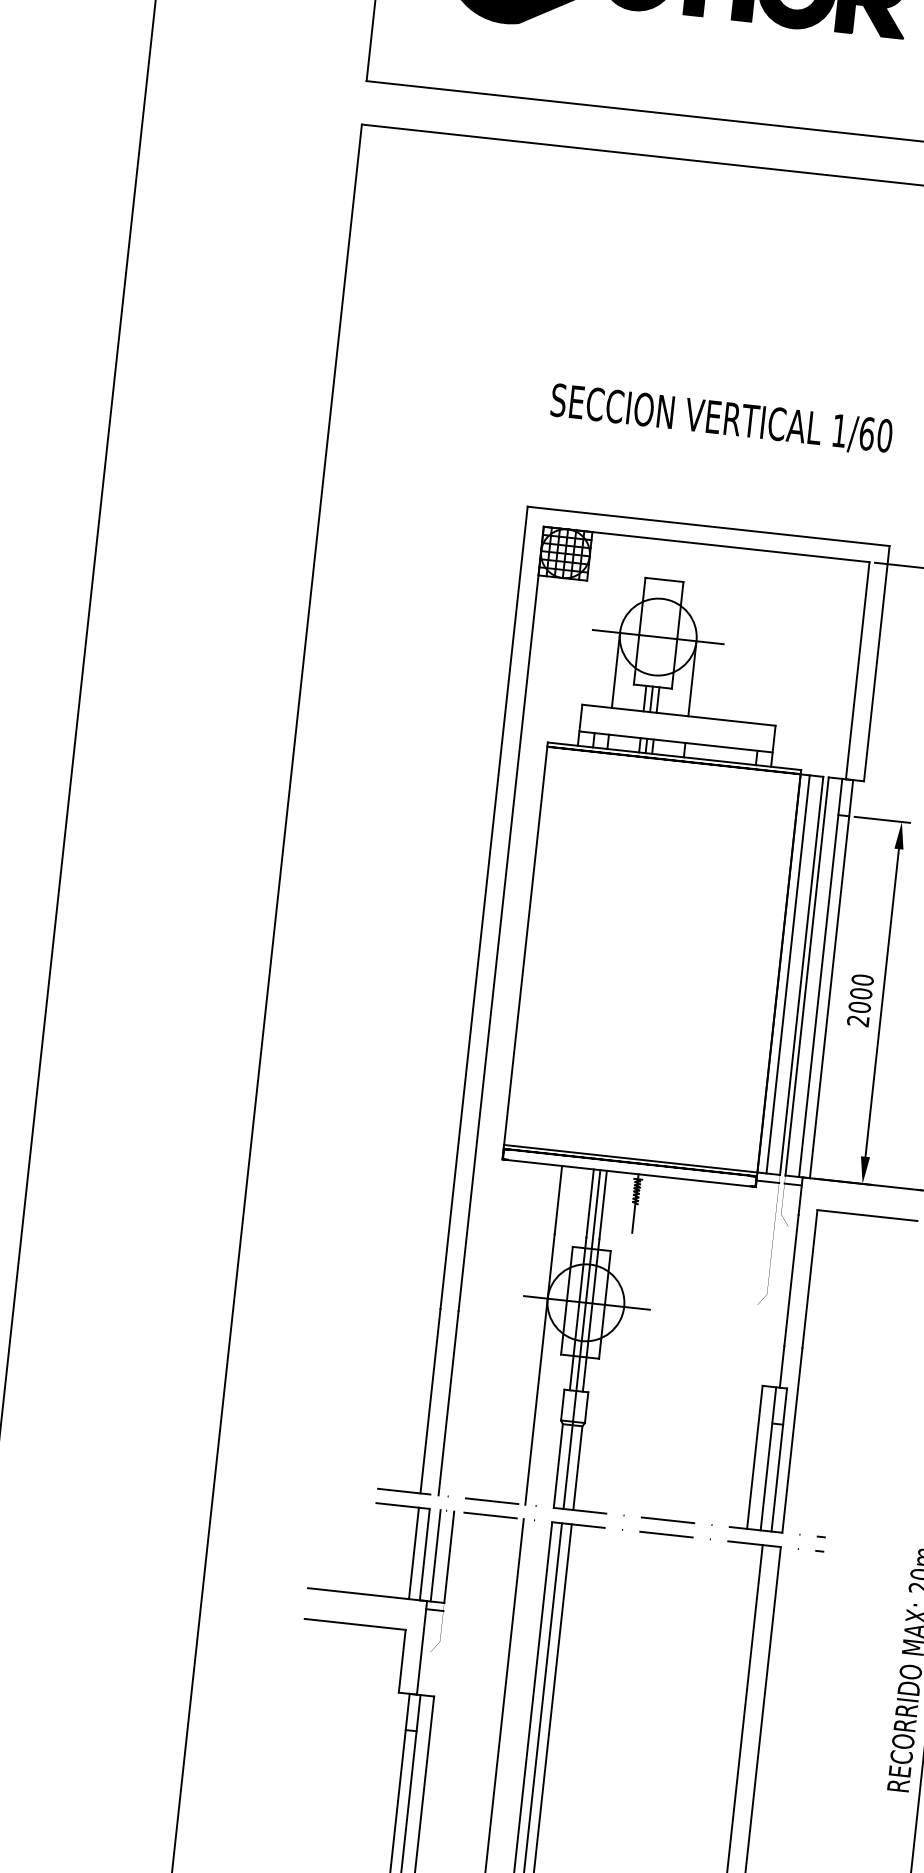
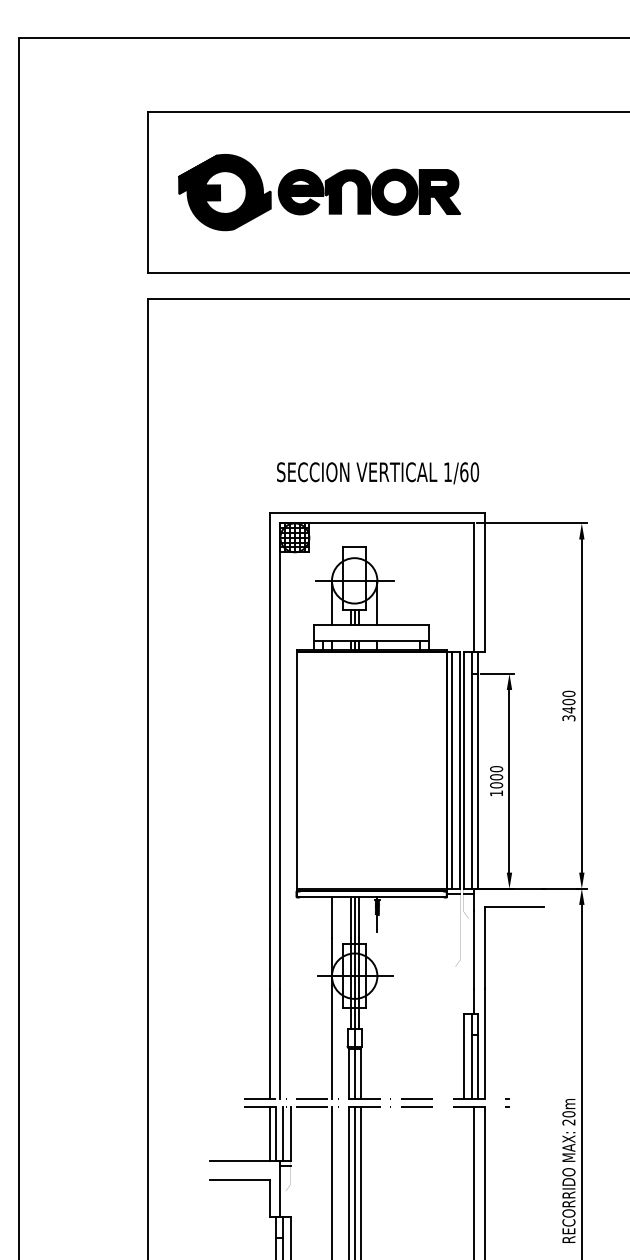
text: (722, 420) -> (378, 473), moved
text: (858, 1021) -> (496, 793), 2000 -> 1000

